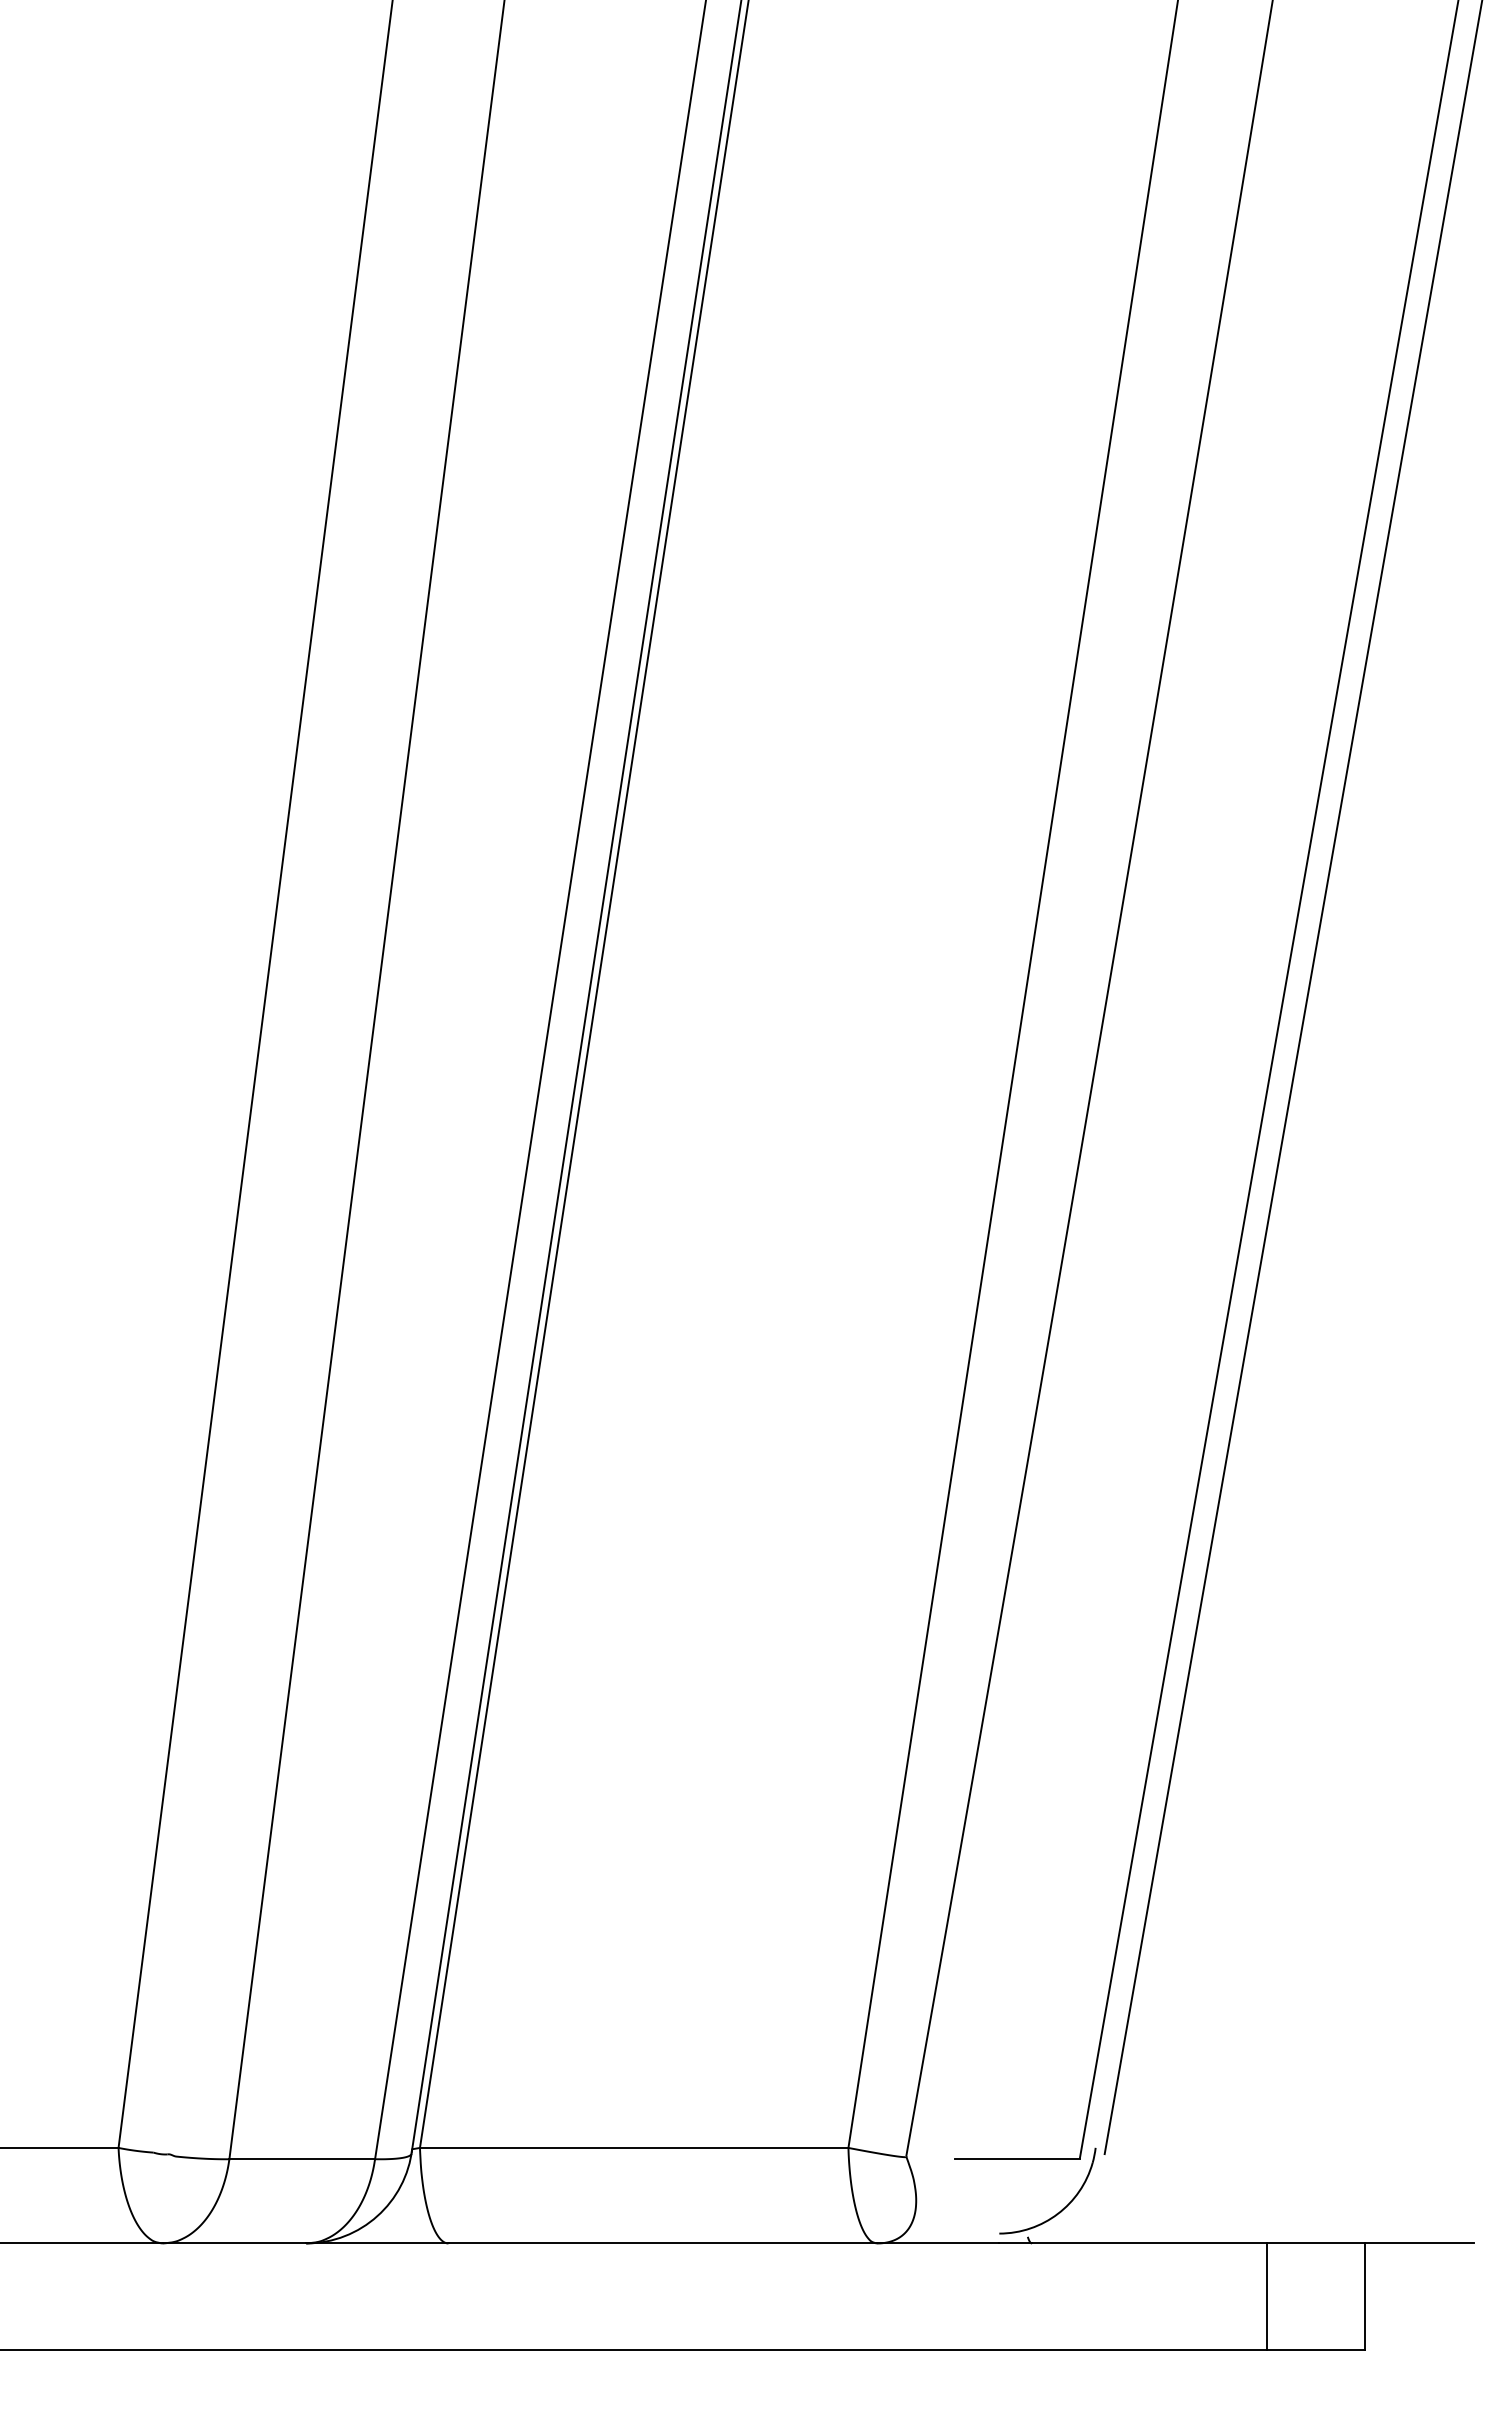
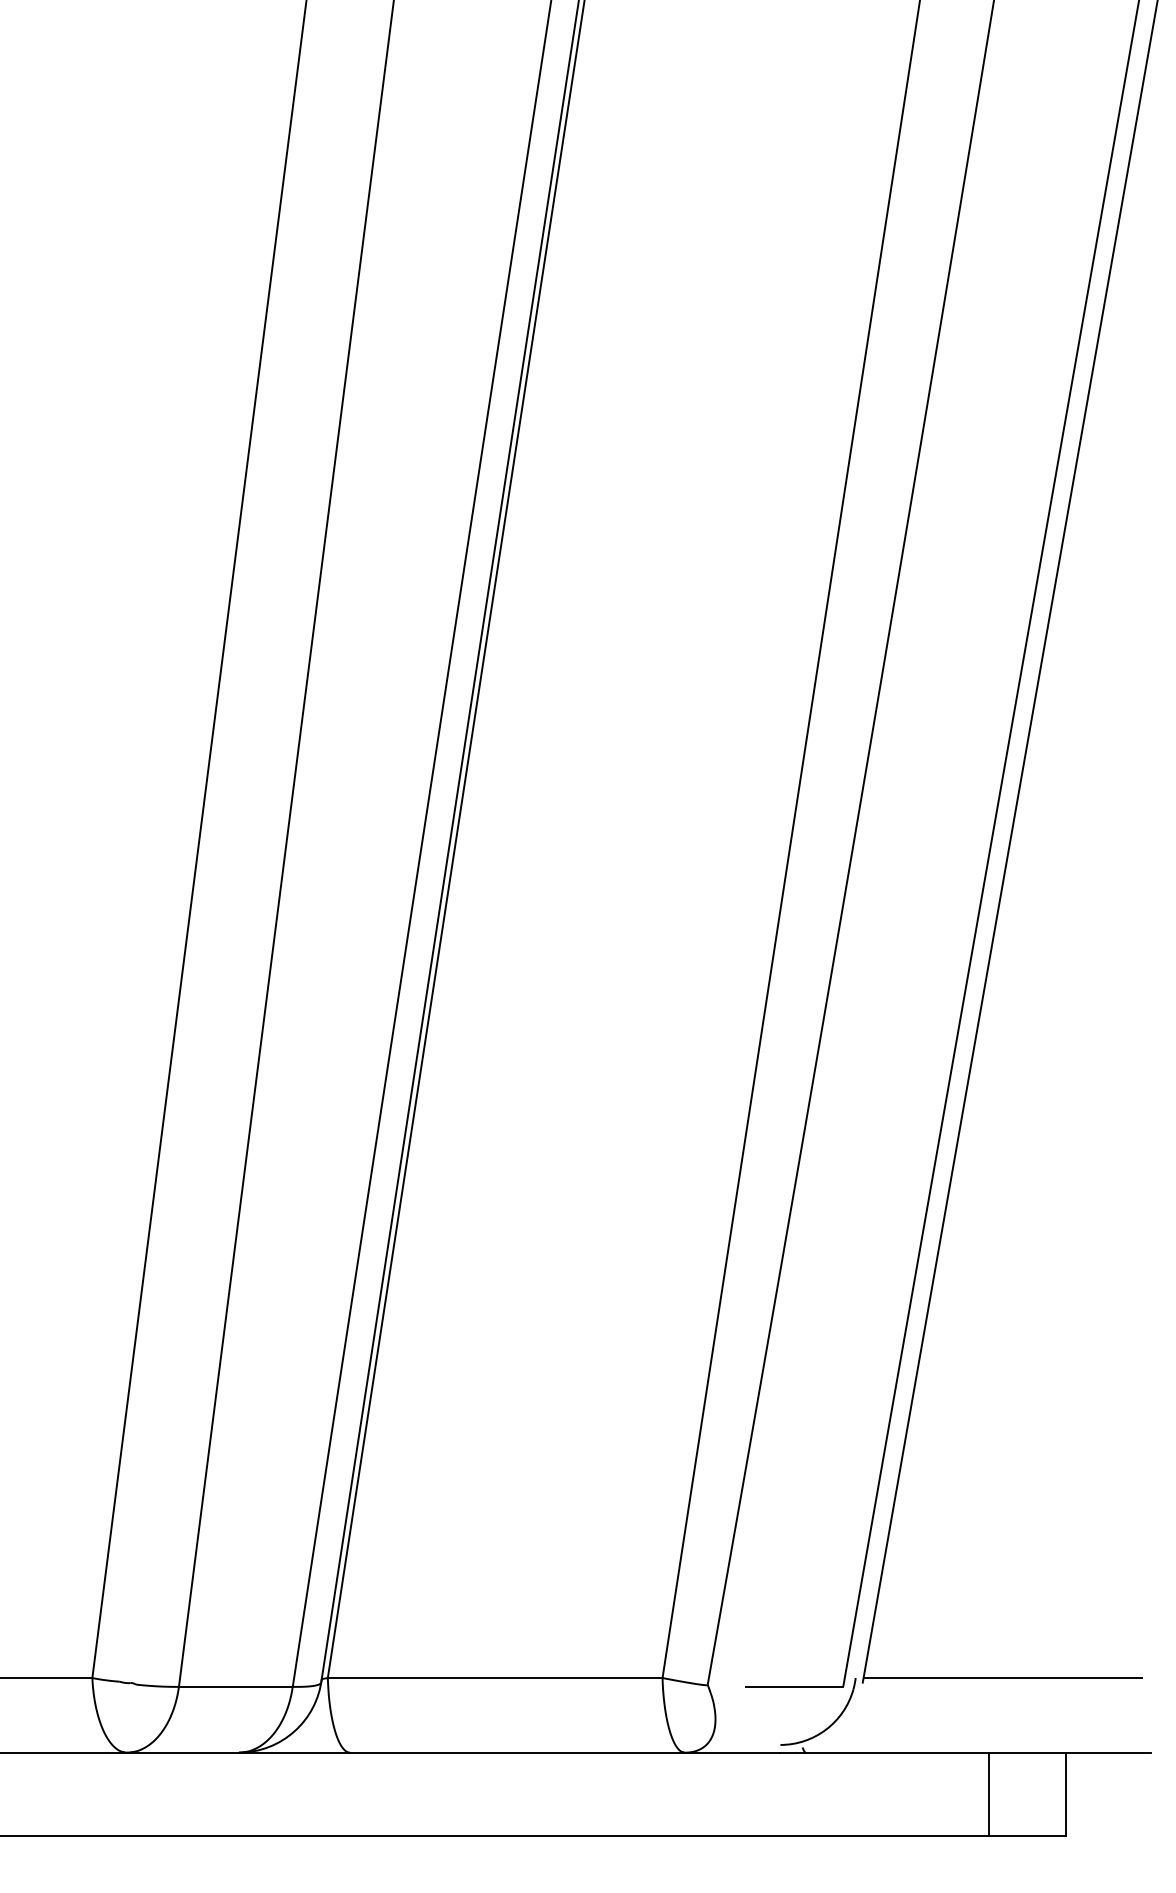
line: (1283, 2147) -> (1002, 1677), added

